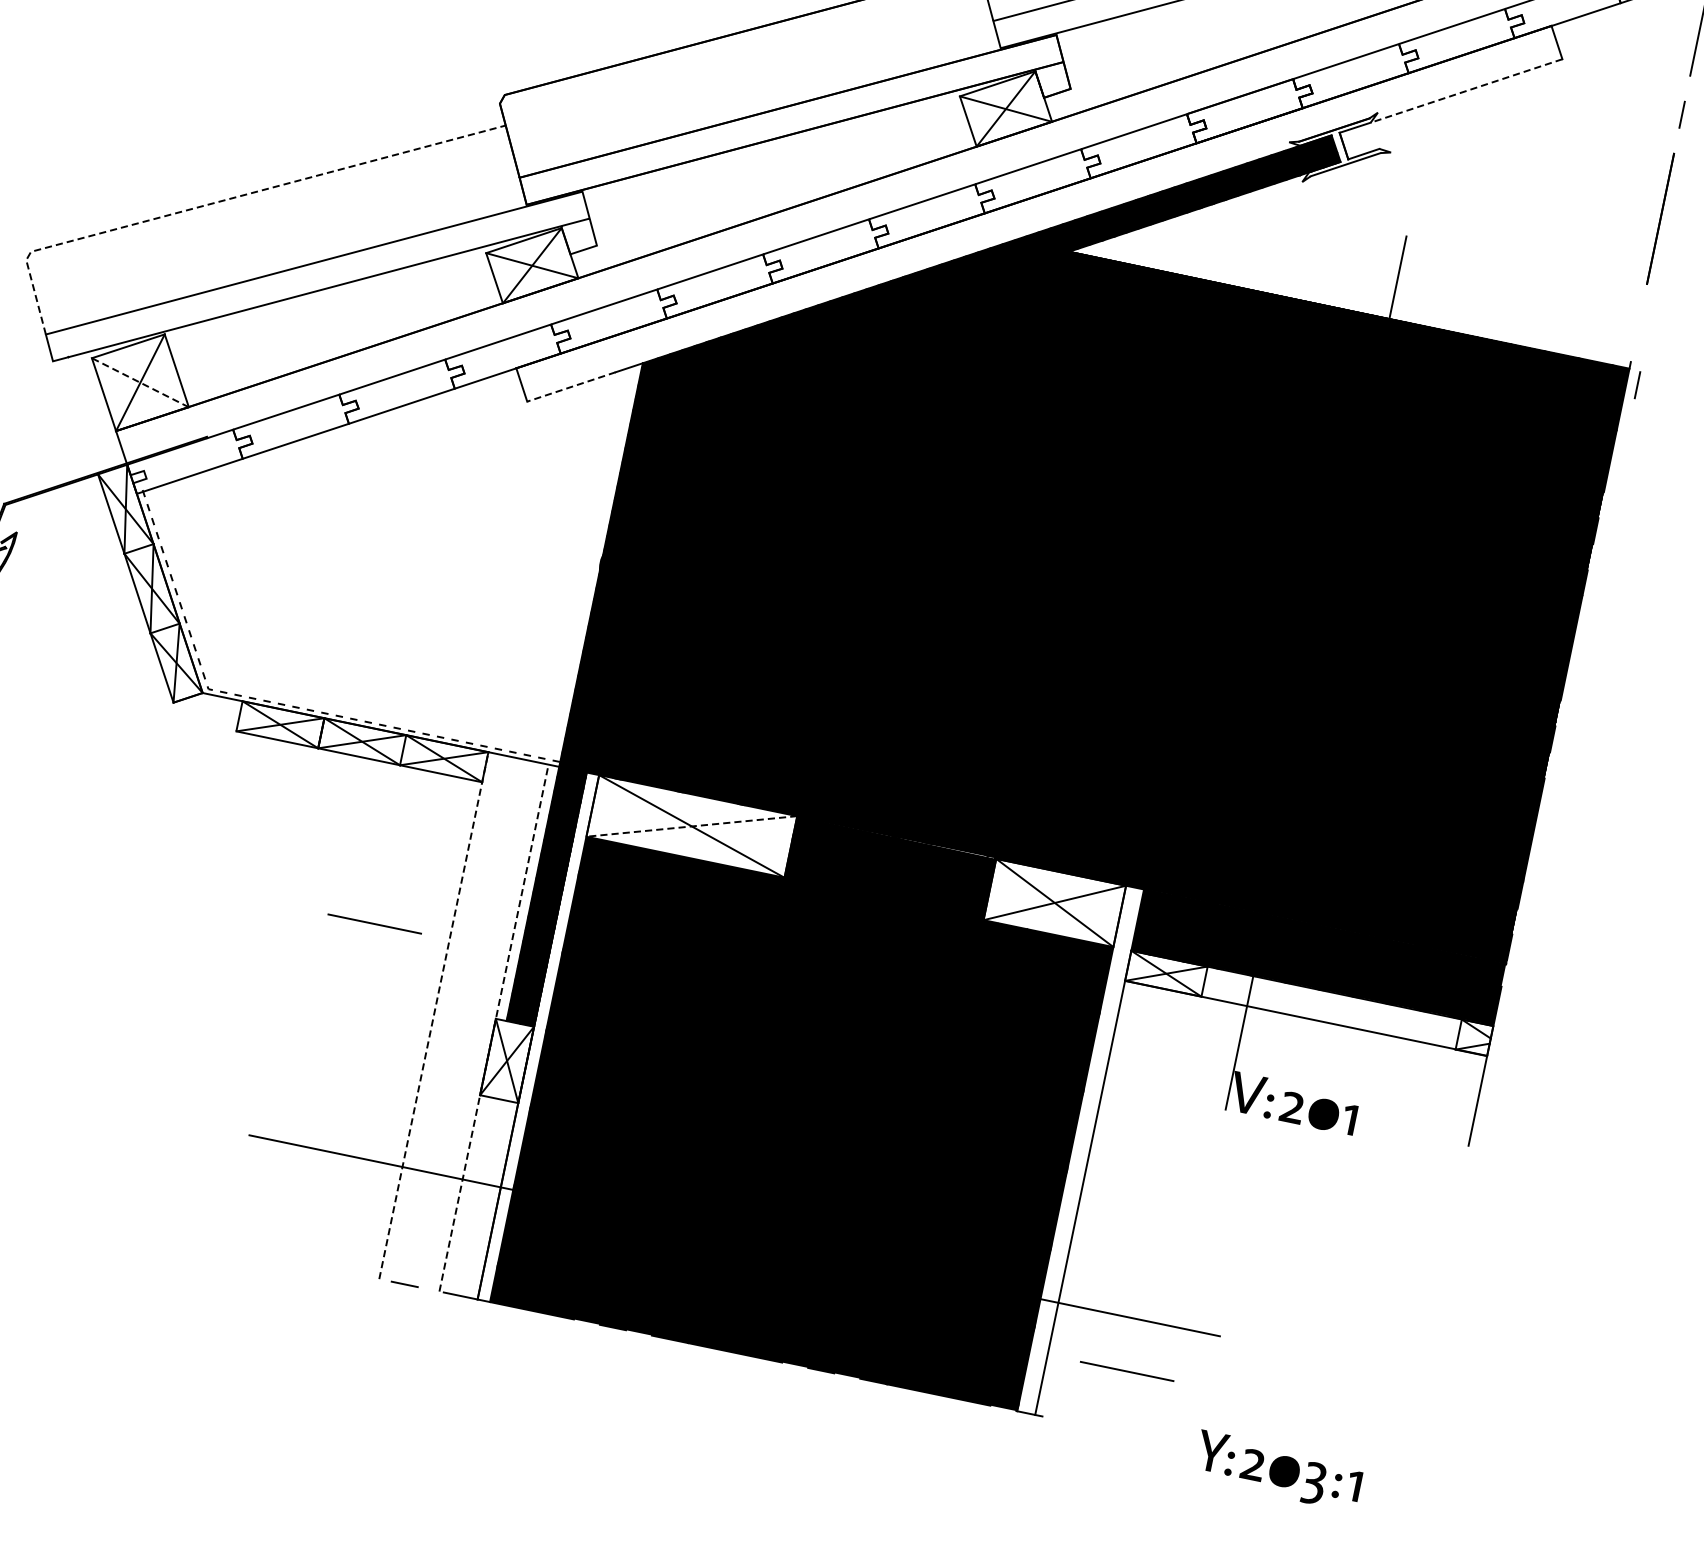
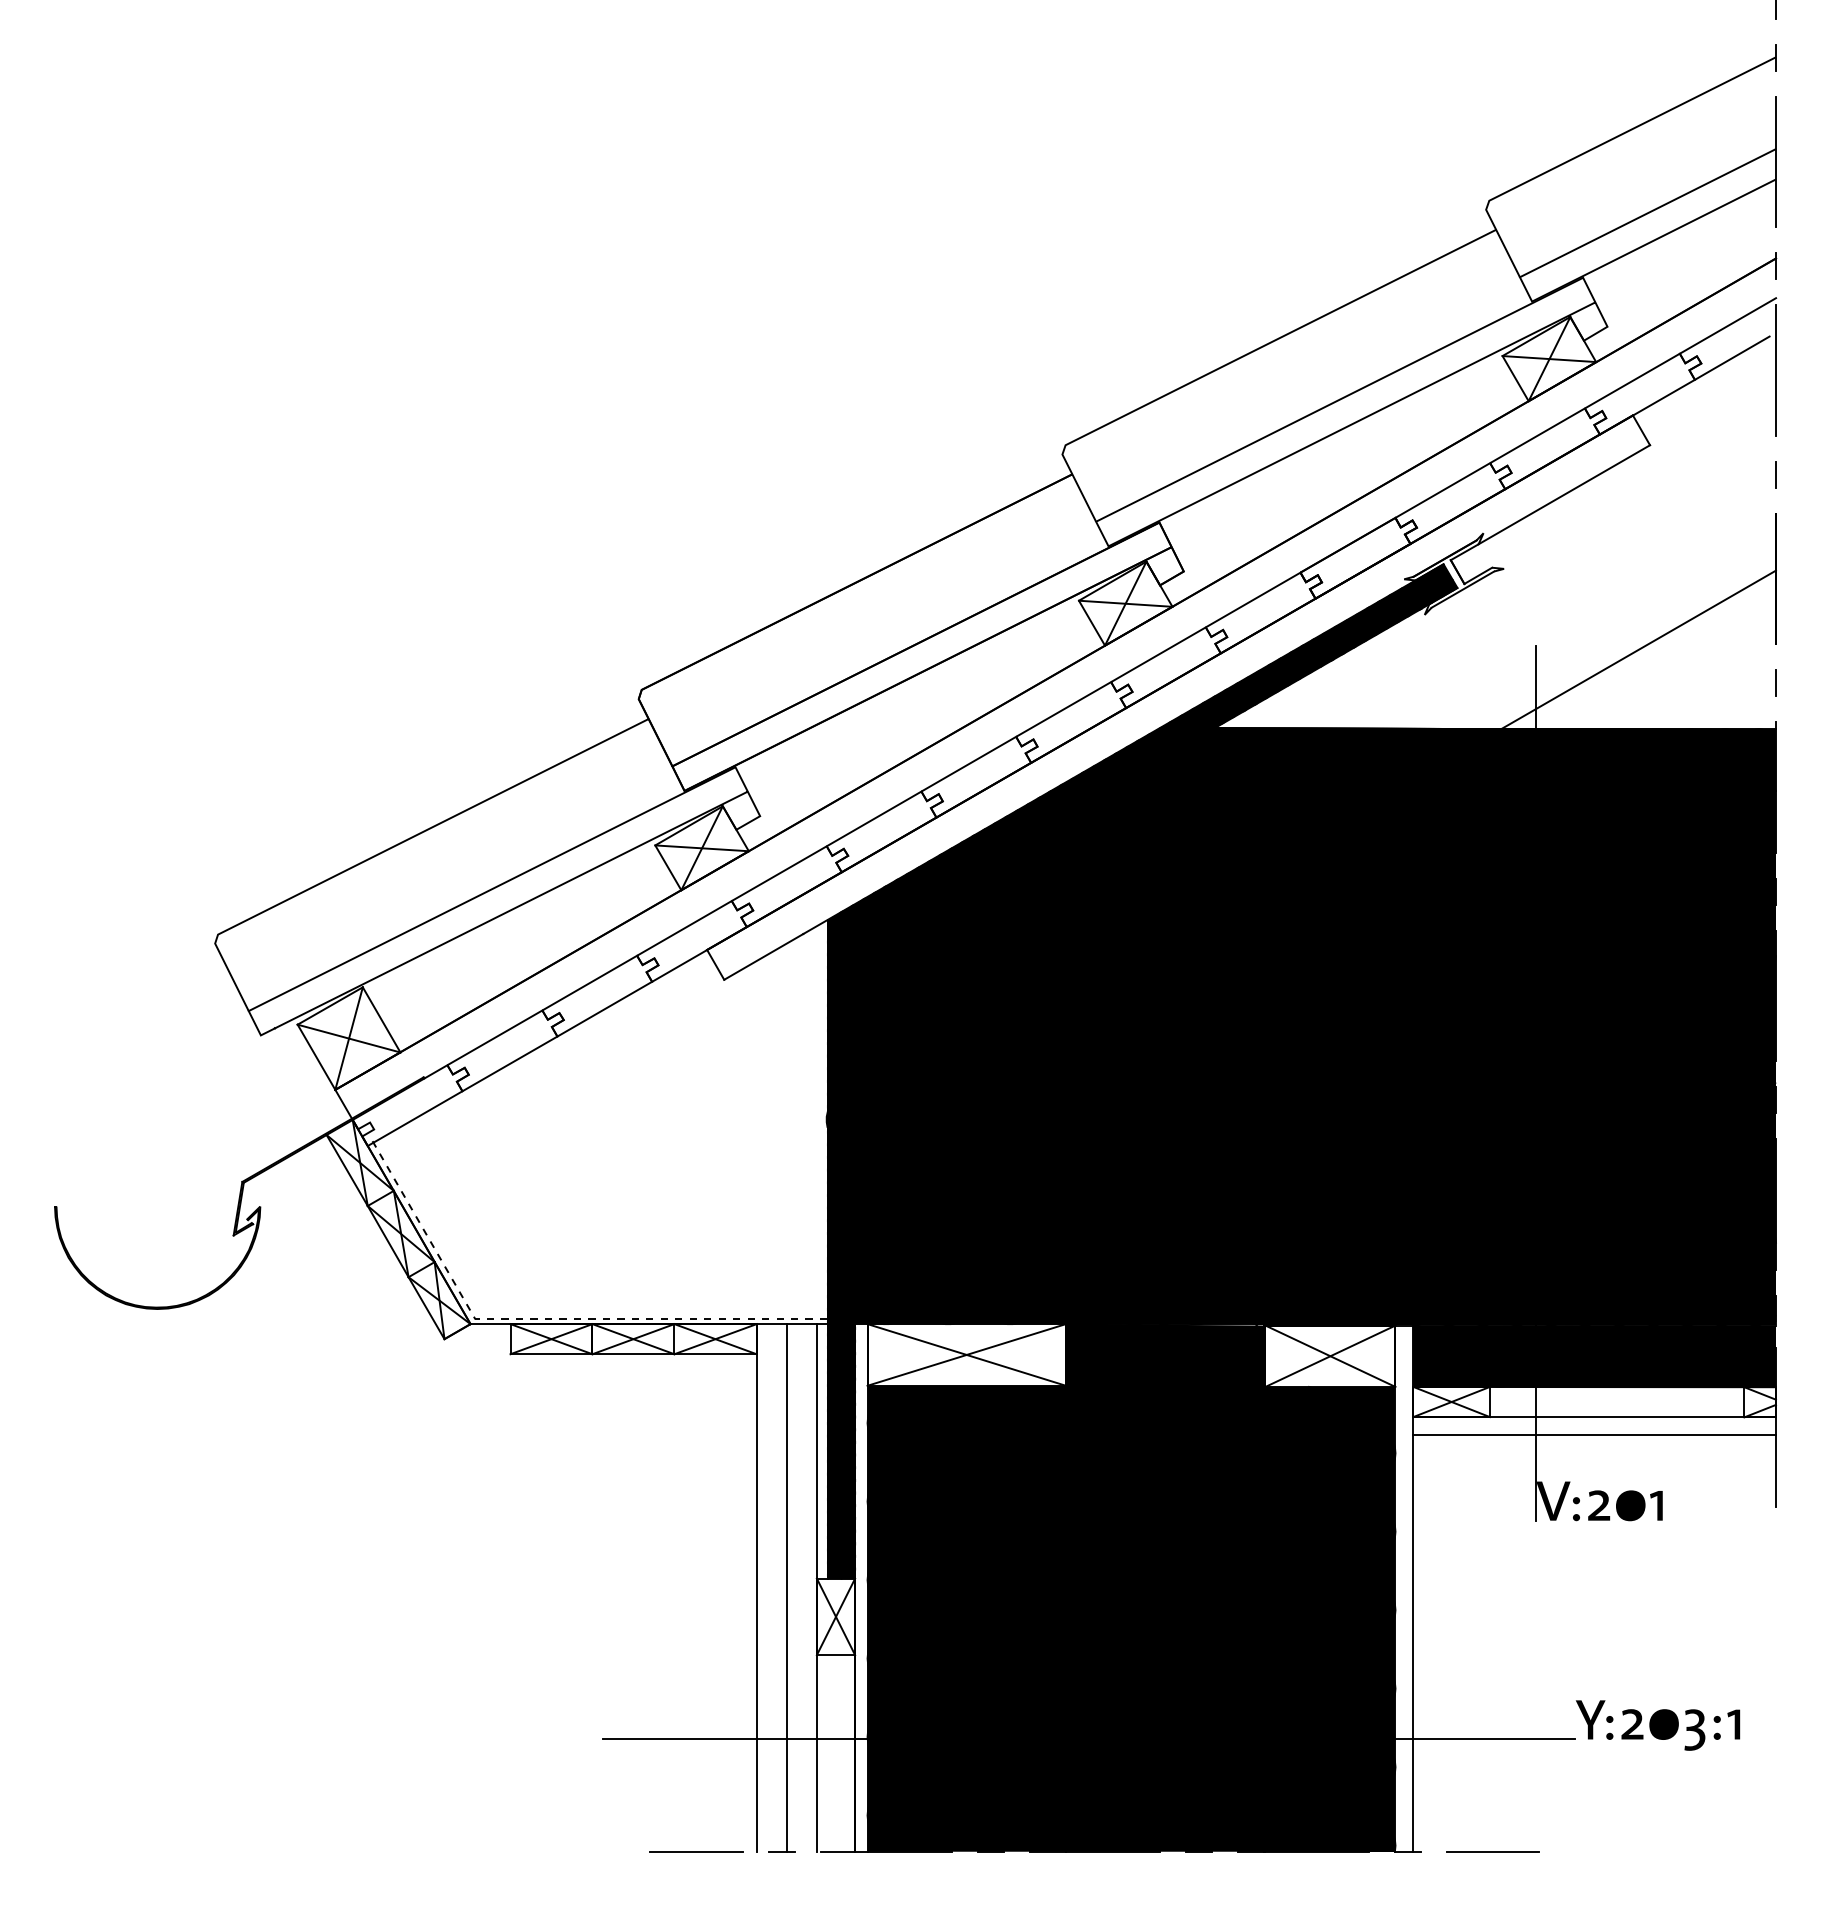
line: (1466, 90) -> (1564, 494), dashed -> solid
line: (225, 200) -> (394, 846), dashed -> solid
line: (1508, 260) -> (1638, 649), added
line: (139, 382) -> (348, 1038), dashed -> solid
line: (1637, 384) -> (1775, 682), moved
line: (571, 386) -> (763, 956), dashed -> solid
line: (691, 825) -> (966, 1354), dashed -> solid
line: (374, 923) -> (696, 1851), moved
line: (433, 1015) -> (756, 1587), dashed -> solid
line: (463, 1021) -> (786, 1587), added
line: (493, 1027) -> (816, 1587), dashed -> solid
line: (1302, 1036) -> (1594, 1435), added
line: (1126, 1371) -> (1492, 1851), moved
part: (1278, 1471) -> (1658, 1725), moved

